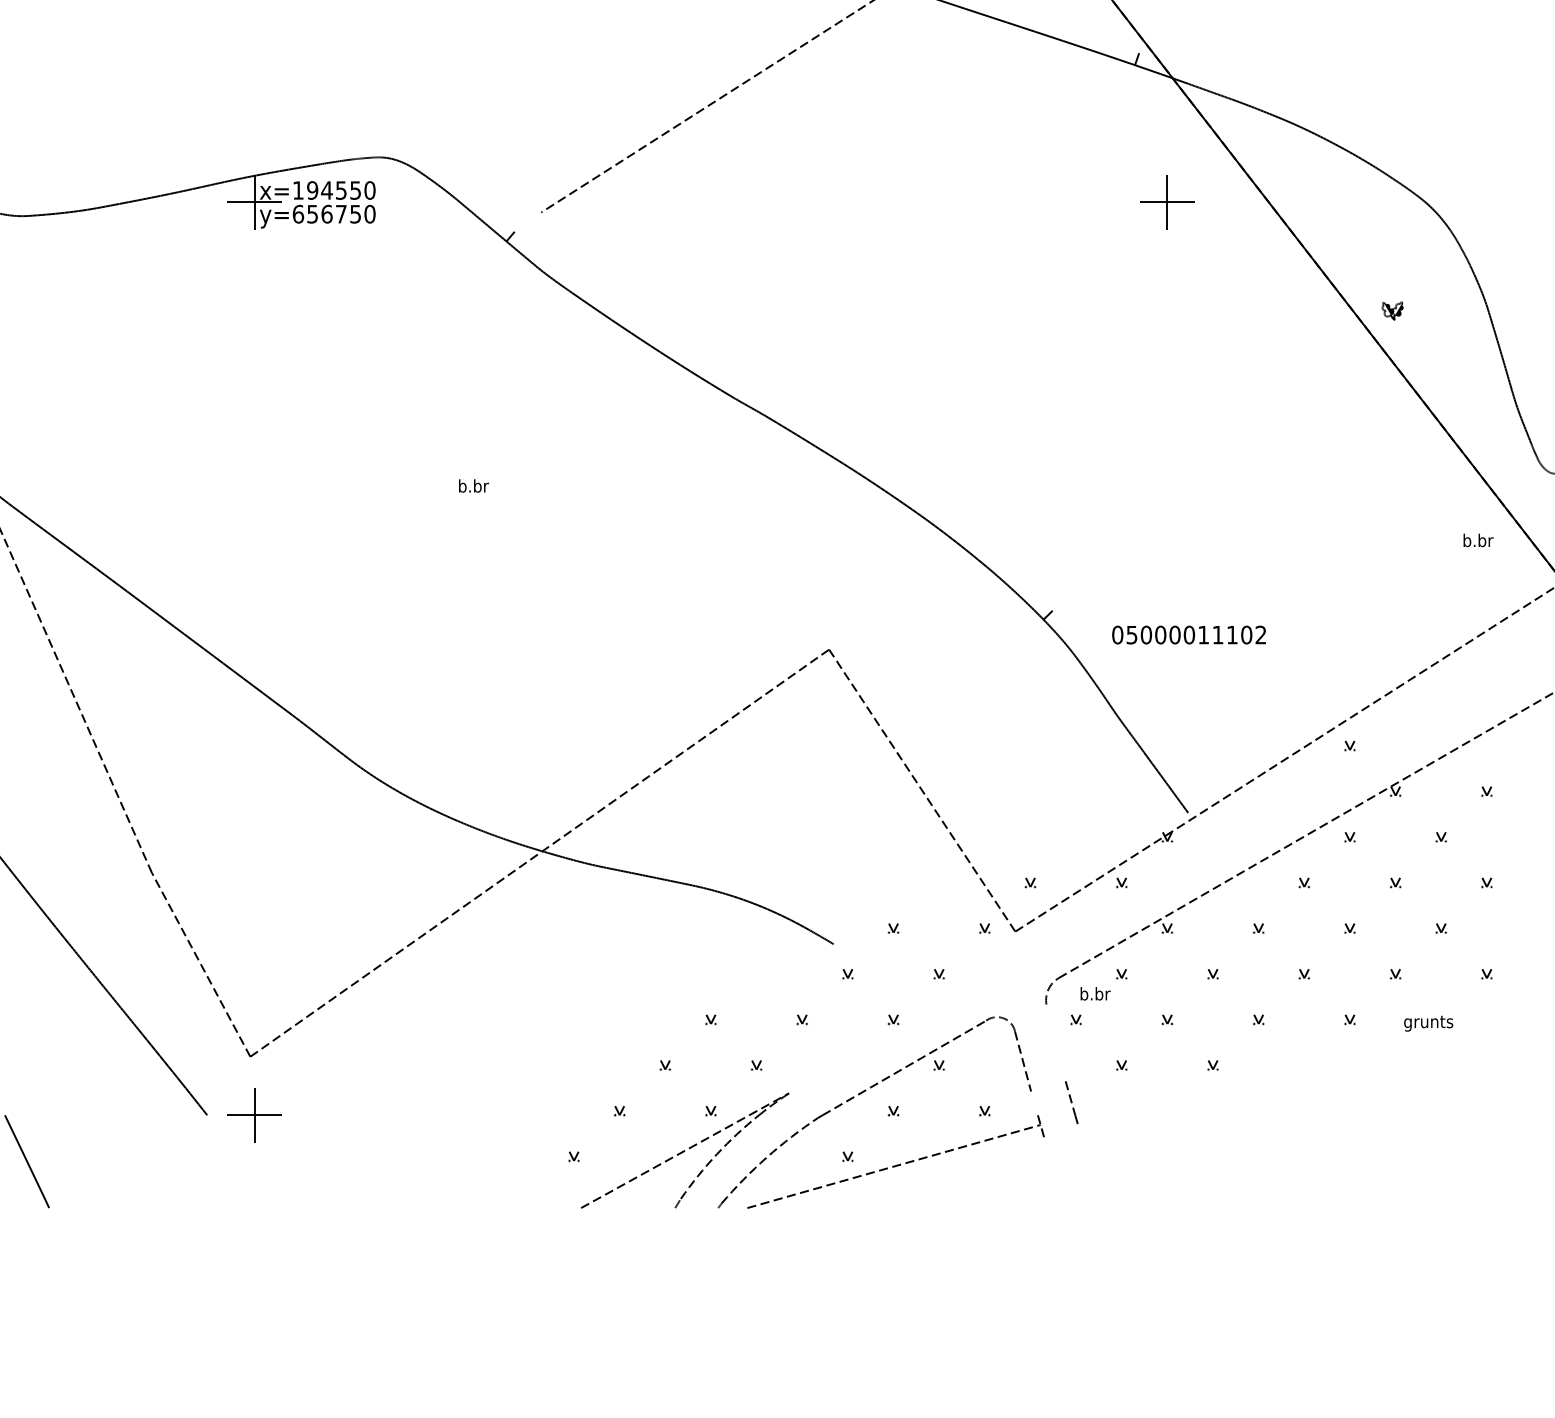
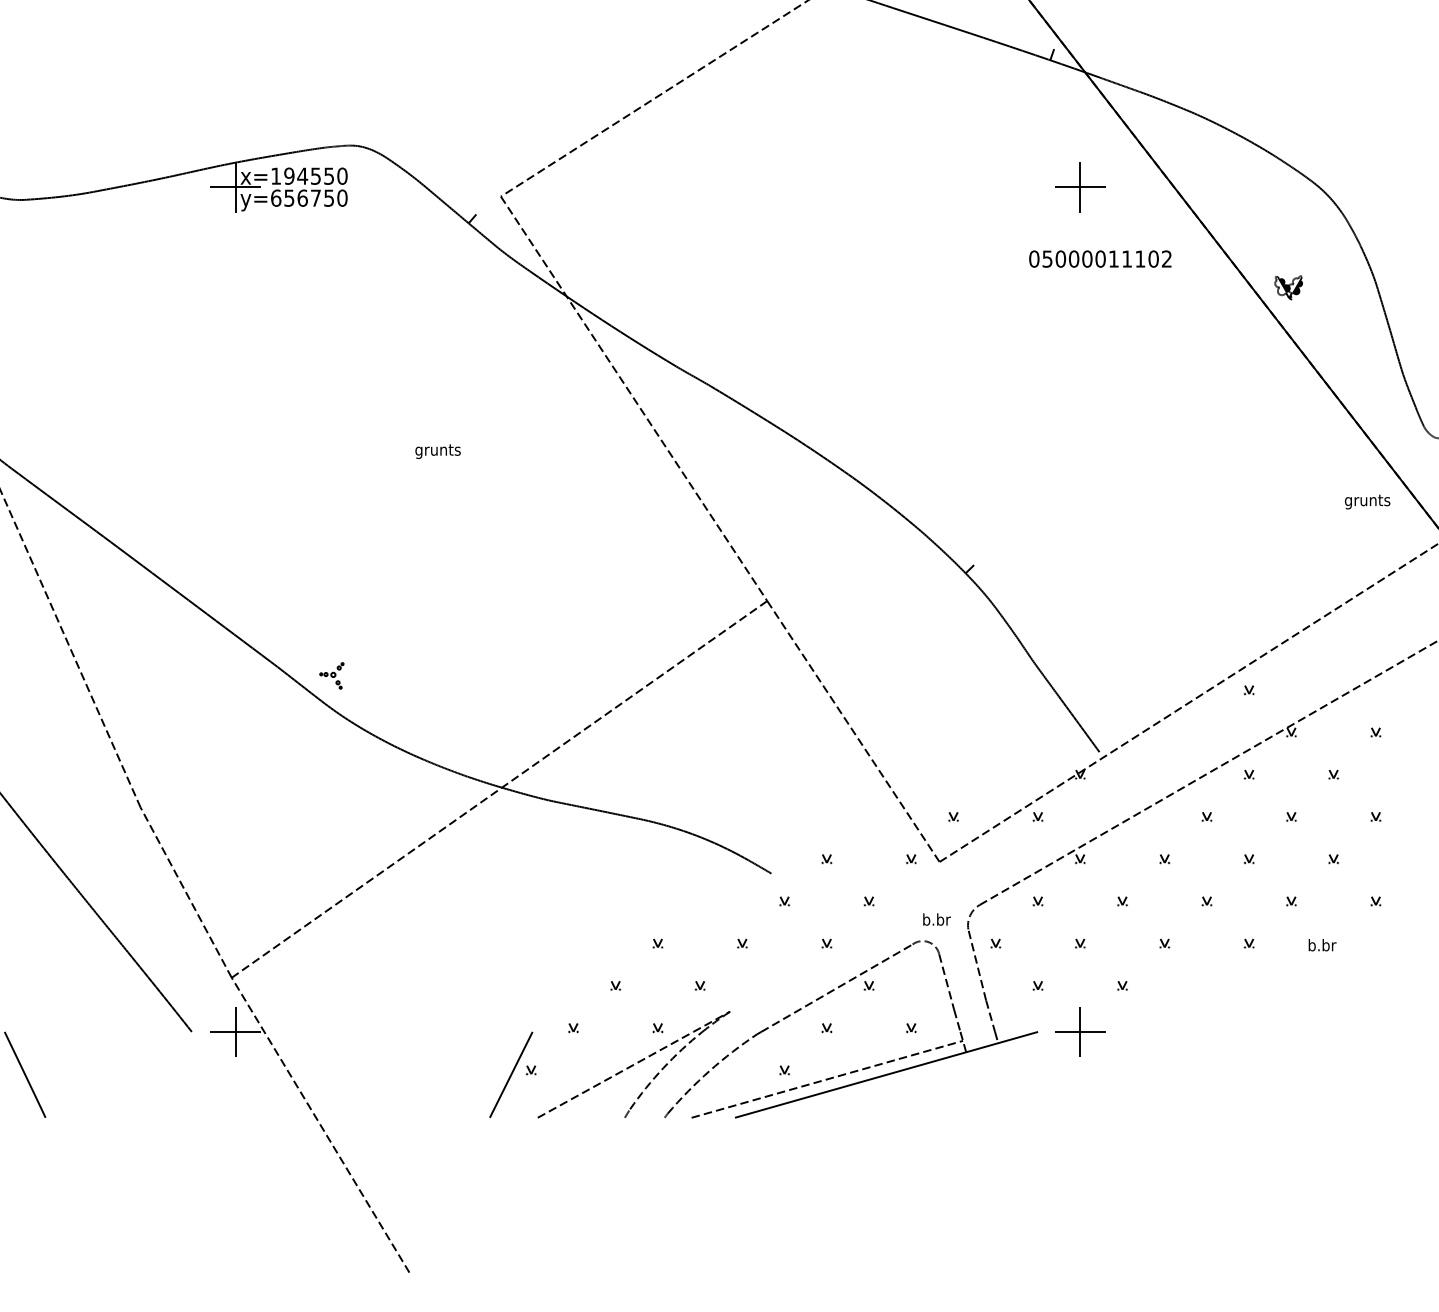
part: (1392, 310) -> (1288, 287), size x1.43
line: (685, 430) -> (634, 398), added
text: (472, 487) -> (437, 451), b.br -> grunts
text: (1477, 541) -> (1367, 501), b.br -> grunts
text: (1188, 634) -> (1099, 258), moved
part: (358, 730) -> (331, 675), added
text: (1095, 993) -> (936, 919), moved
text: (1428, 1022) -> (1321, 946), grunts -> b.br
line: (1055, 1042) -> (976, 964), added
line: (1034, 1103) -> (957, 1021), added
part: (1167, 1115) -> (1080, 1032), added
line: (552, 1161) -> (511, 1074), added
line: (957, 1161) -> (886, 1074), added
line: (346, 1215) -> (320, 1124), added

